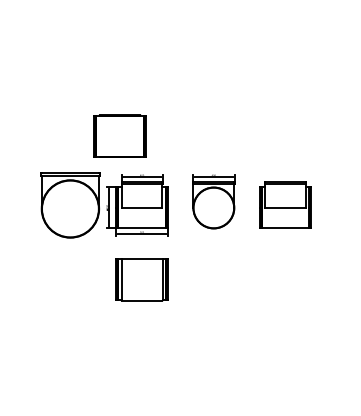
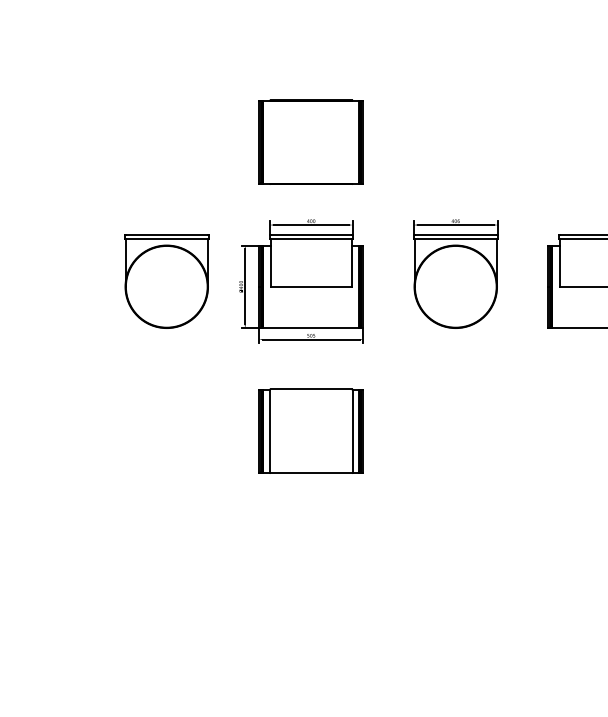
part: (119, 135) -> (310, 140), moved
part: (69, 205) -> (165, 281), size x0.71

